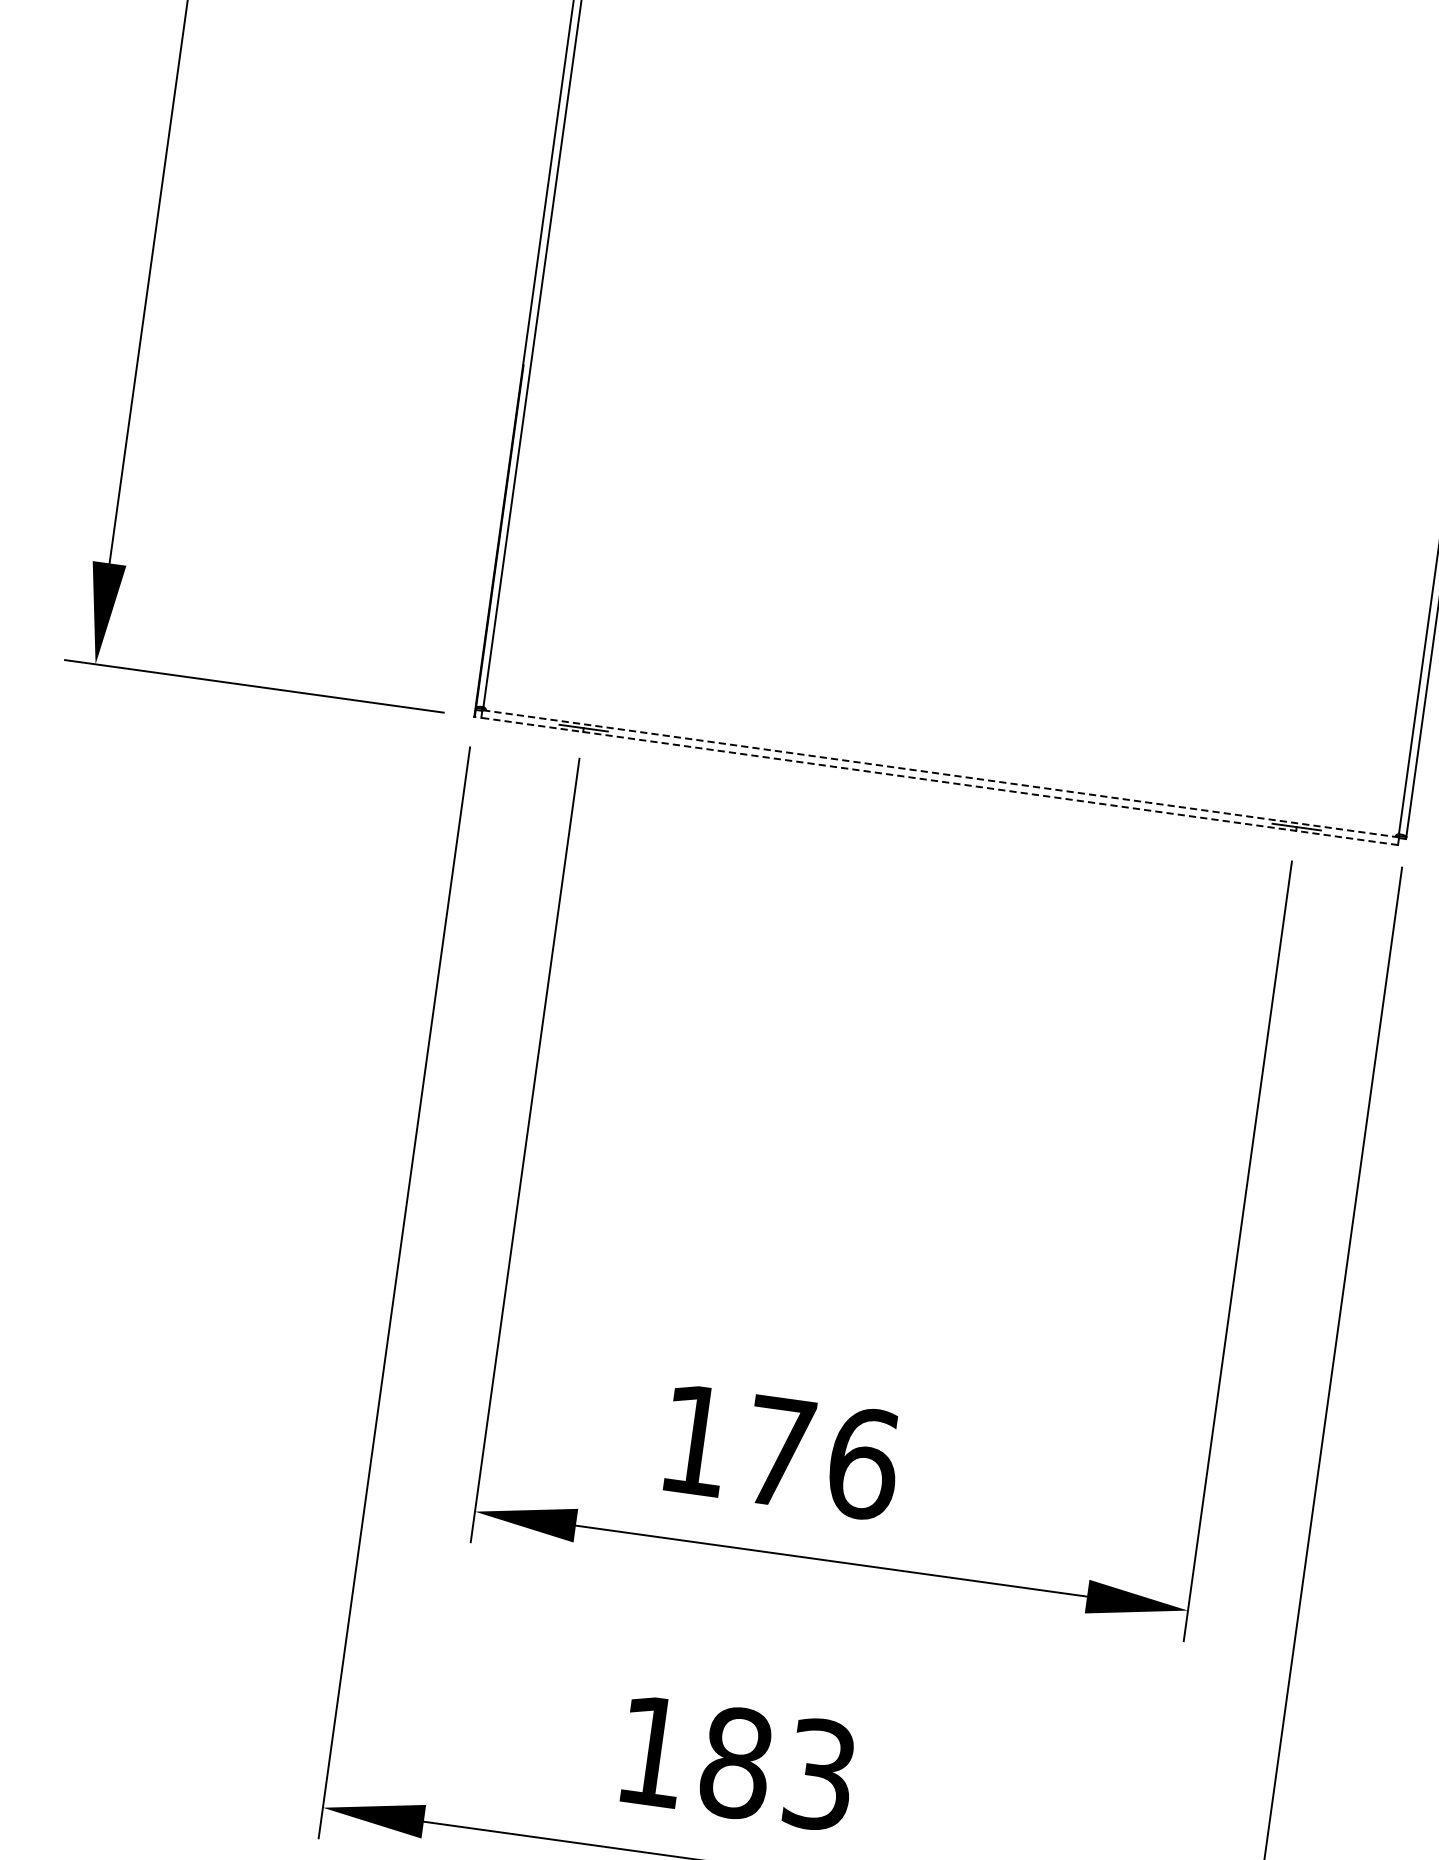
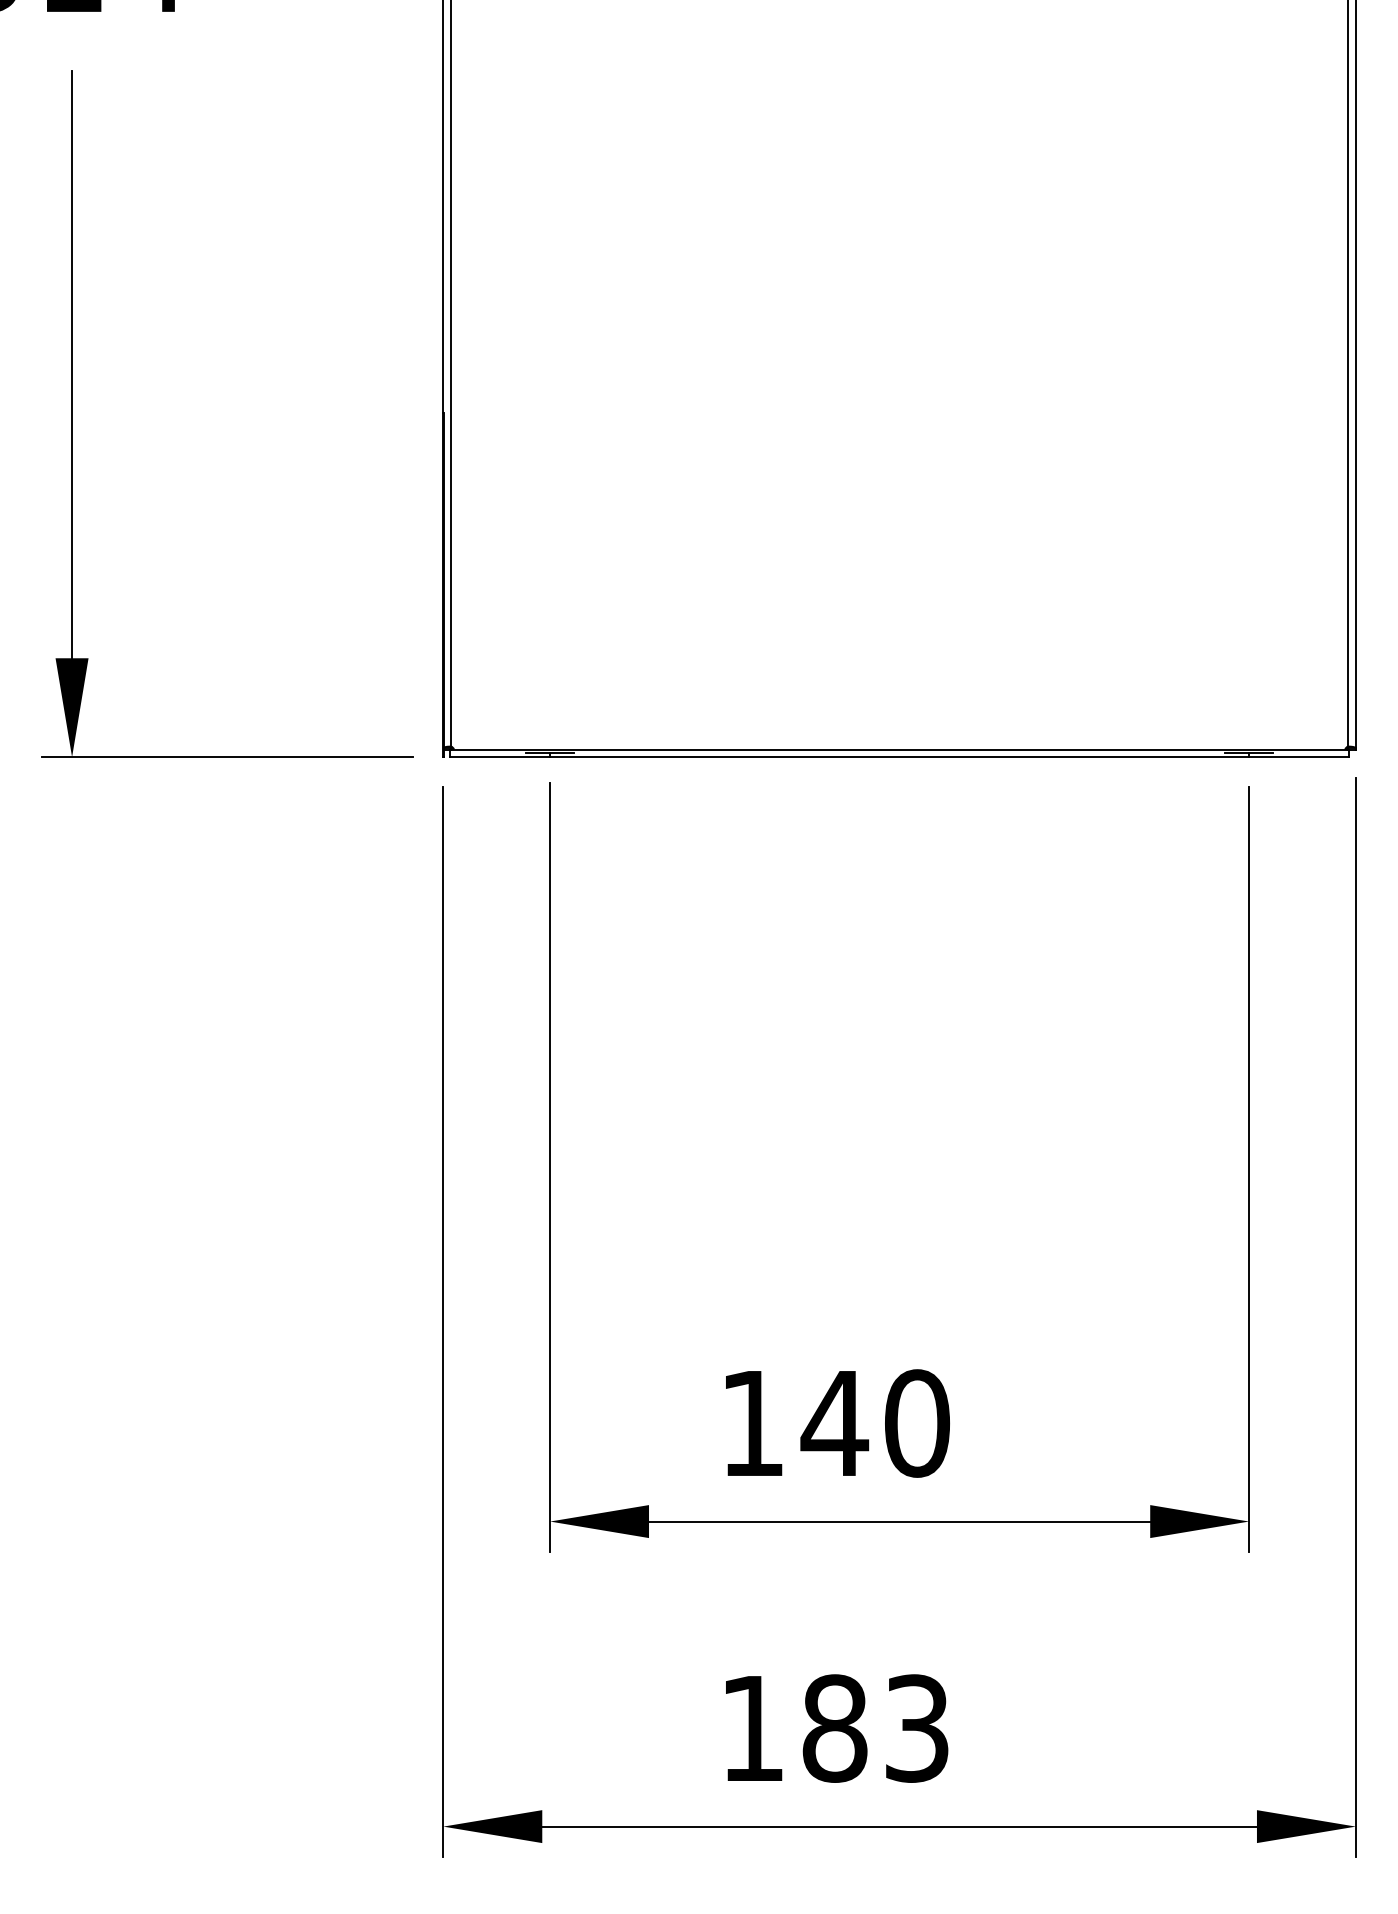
line: (940, 773) -> (899, 749), dashed -> solid
line: (939, 781) -> (899, 757), dashed -> solid
text: (820, 1457) -> (875, 1423), 176 -> 140

